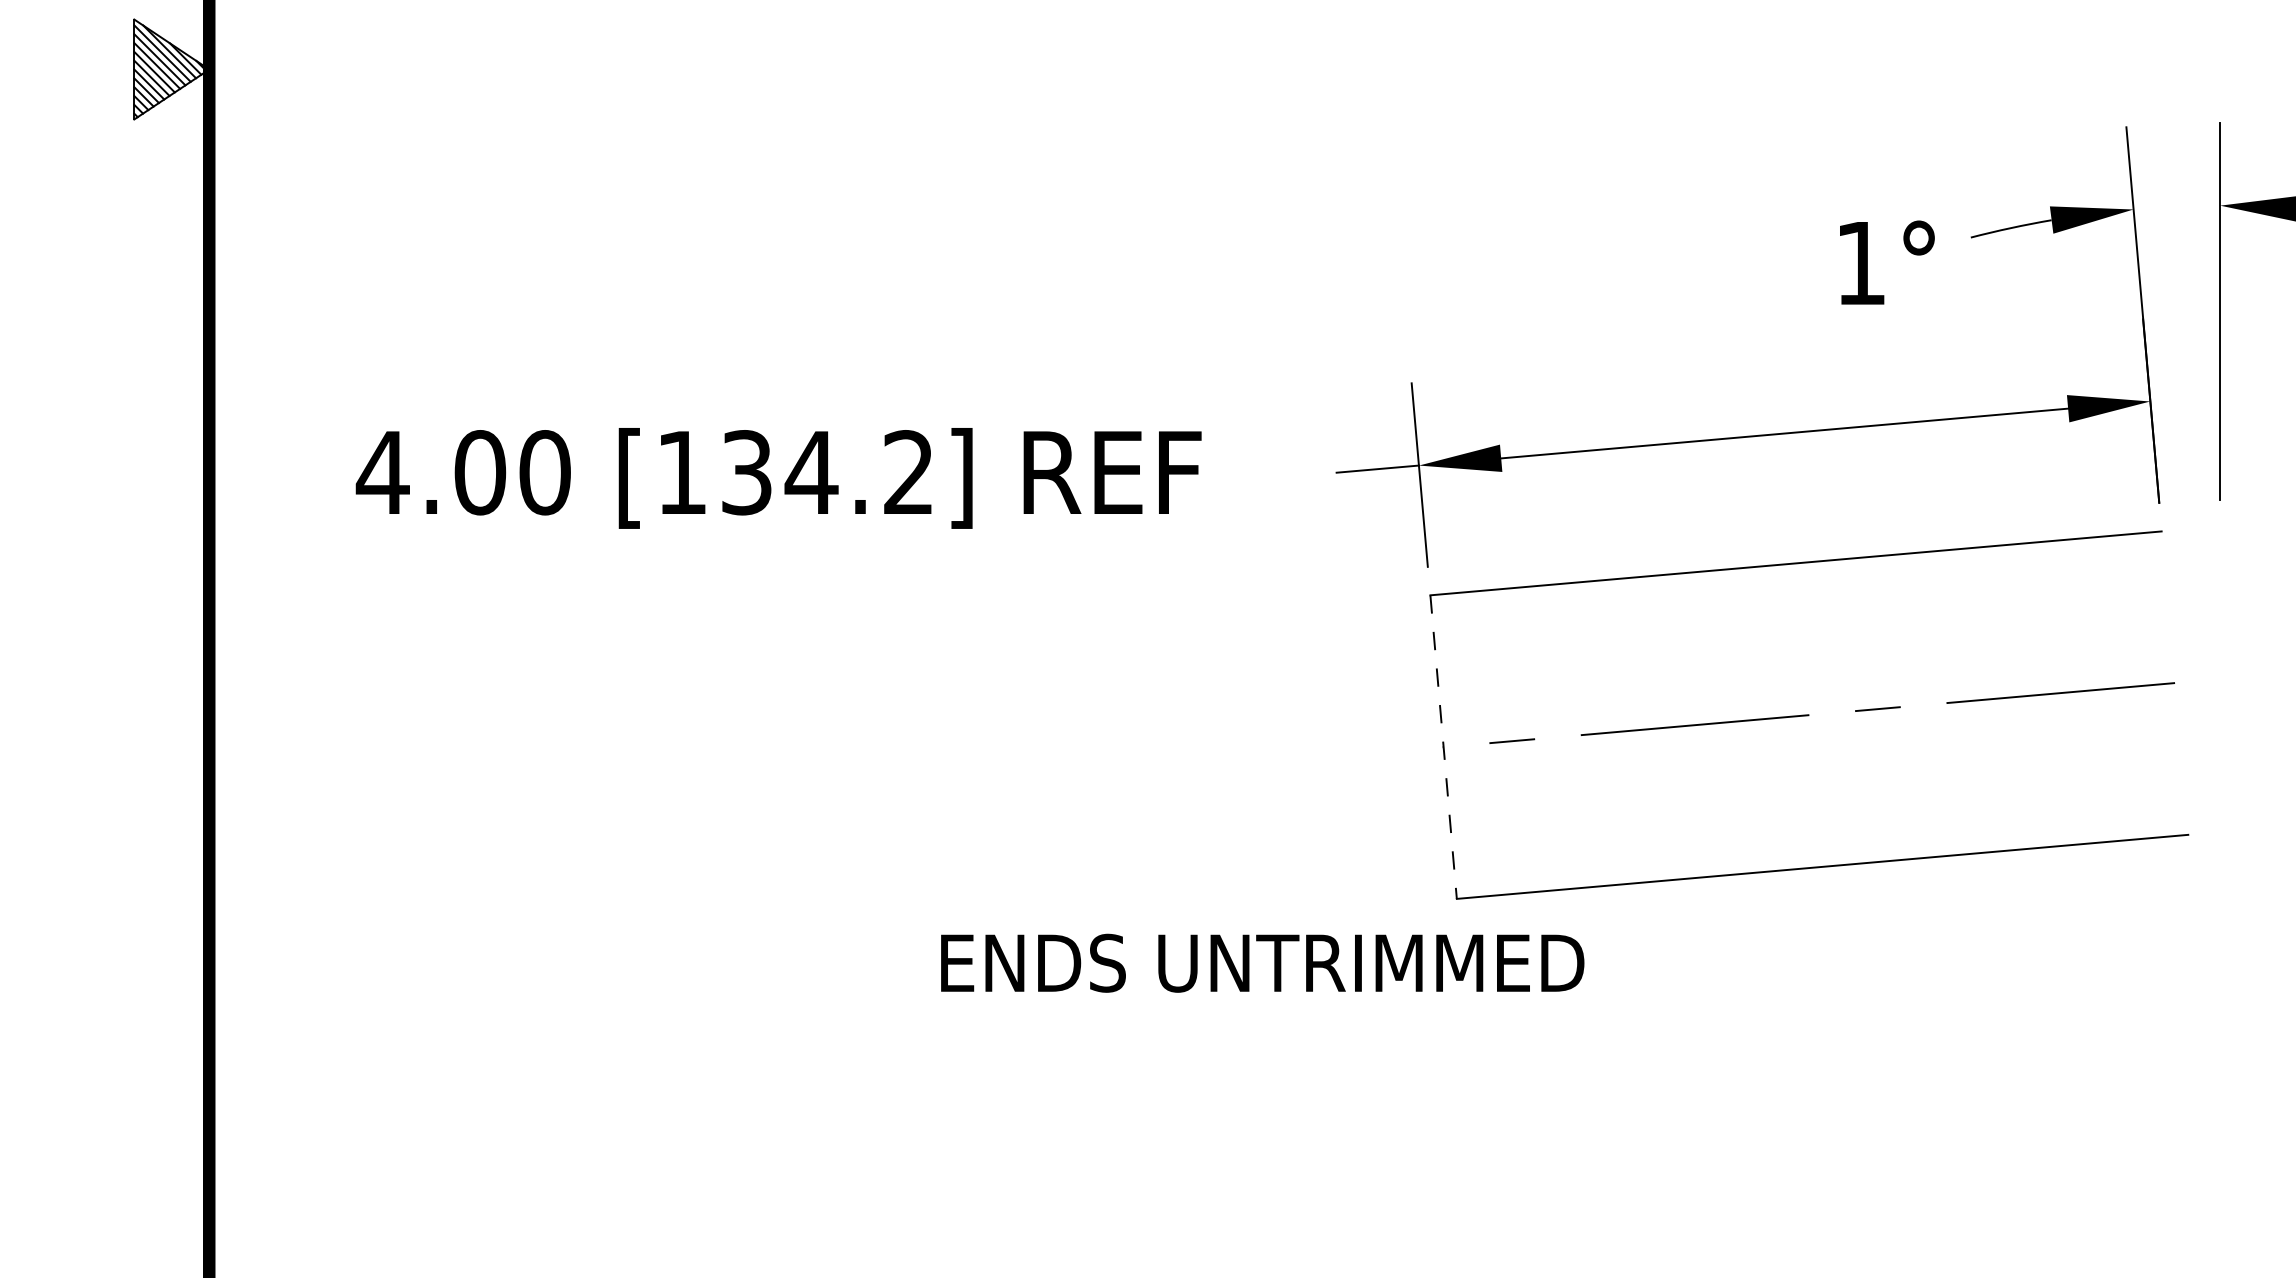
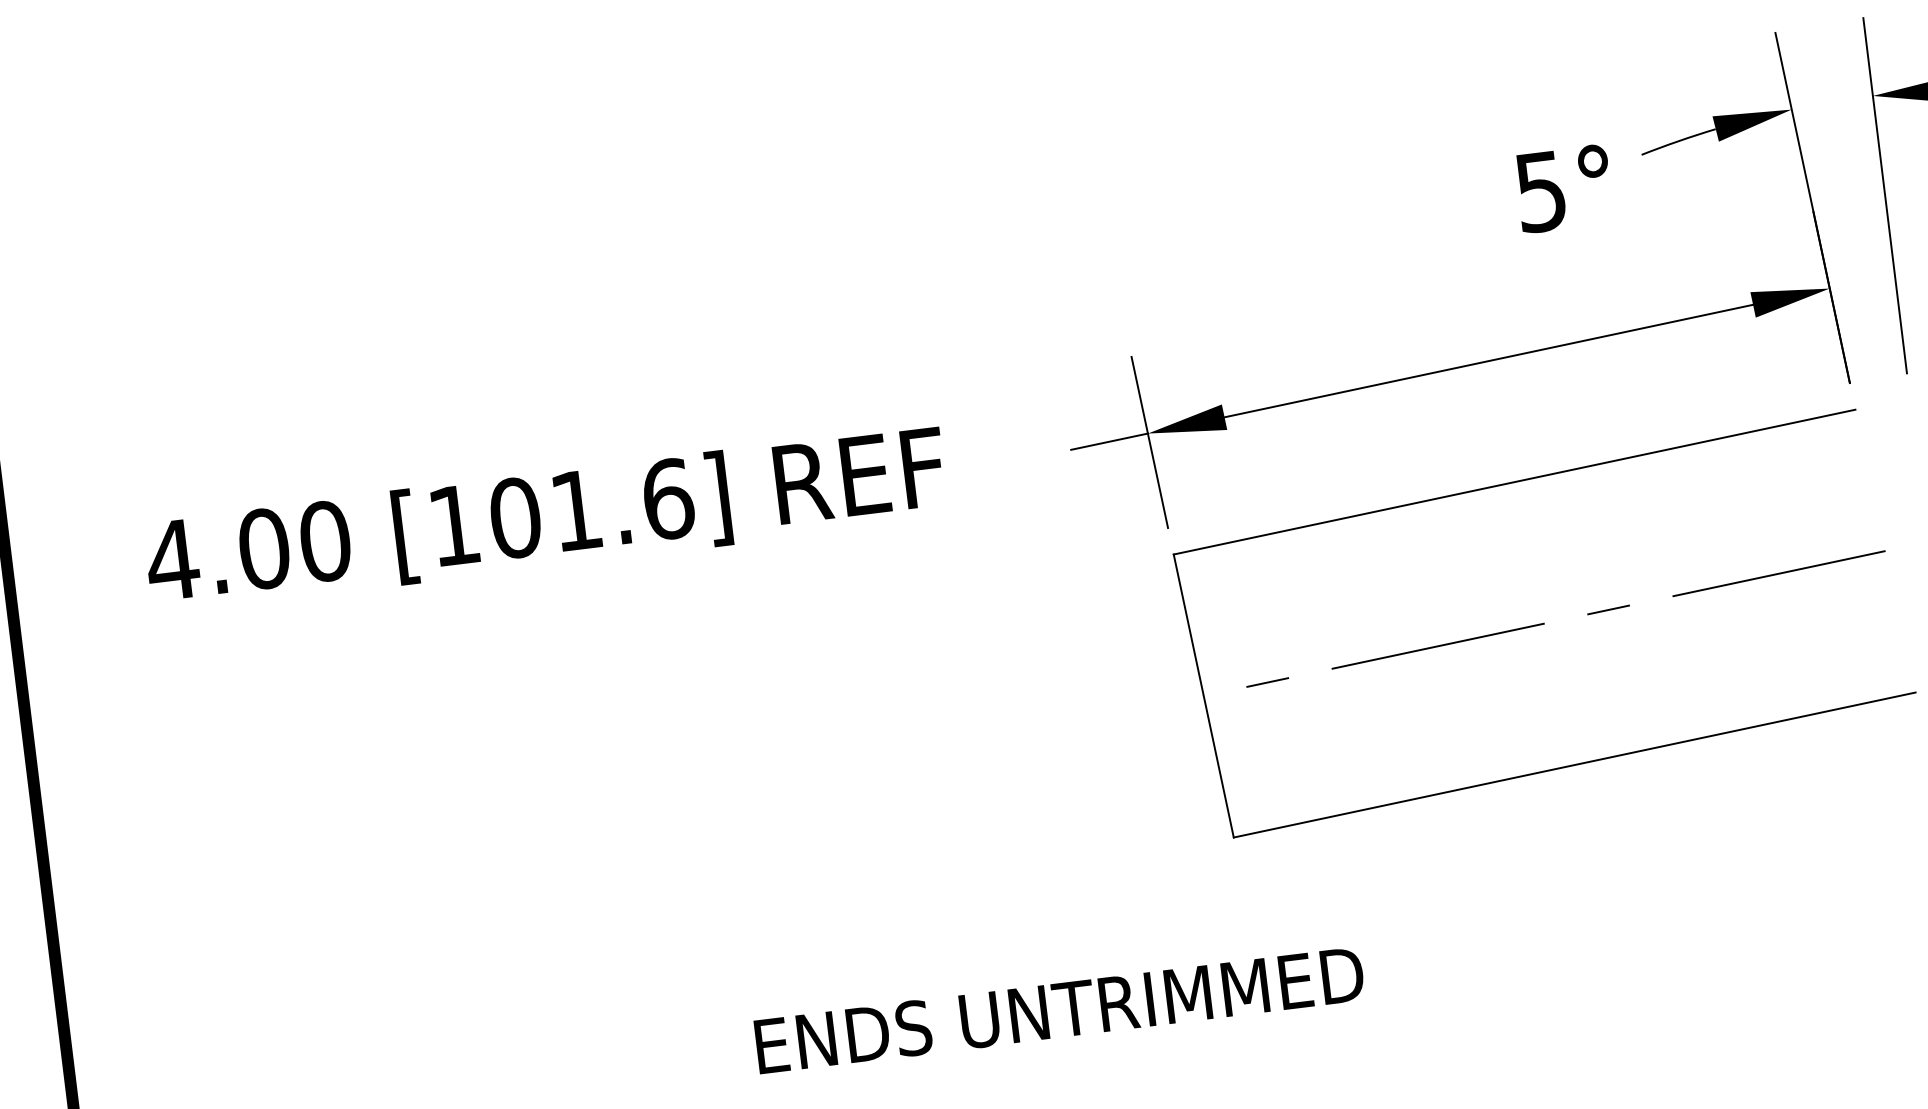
text: (1860, 264) -> (1540, 193), 1° -> 5°
text: (828, 472) -> (592, 508), [134.2] -> [101.6]
line: (1443, 747) -> (1203, 696), dashed -> solid
text: (1262, 962) -> (1059, 1009), moved

